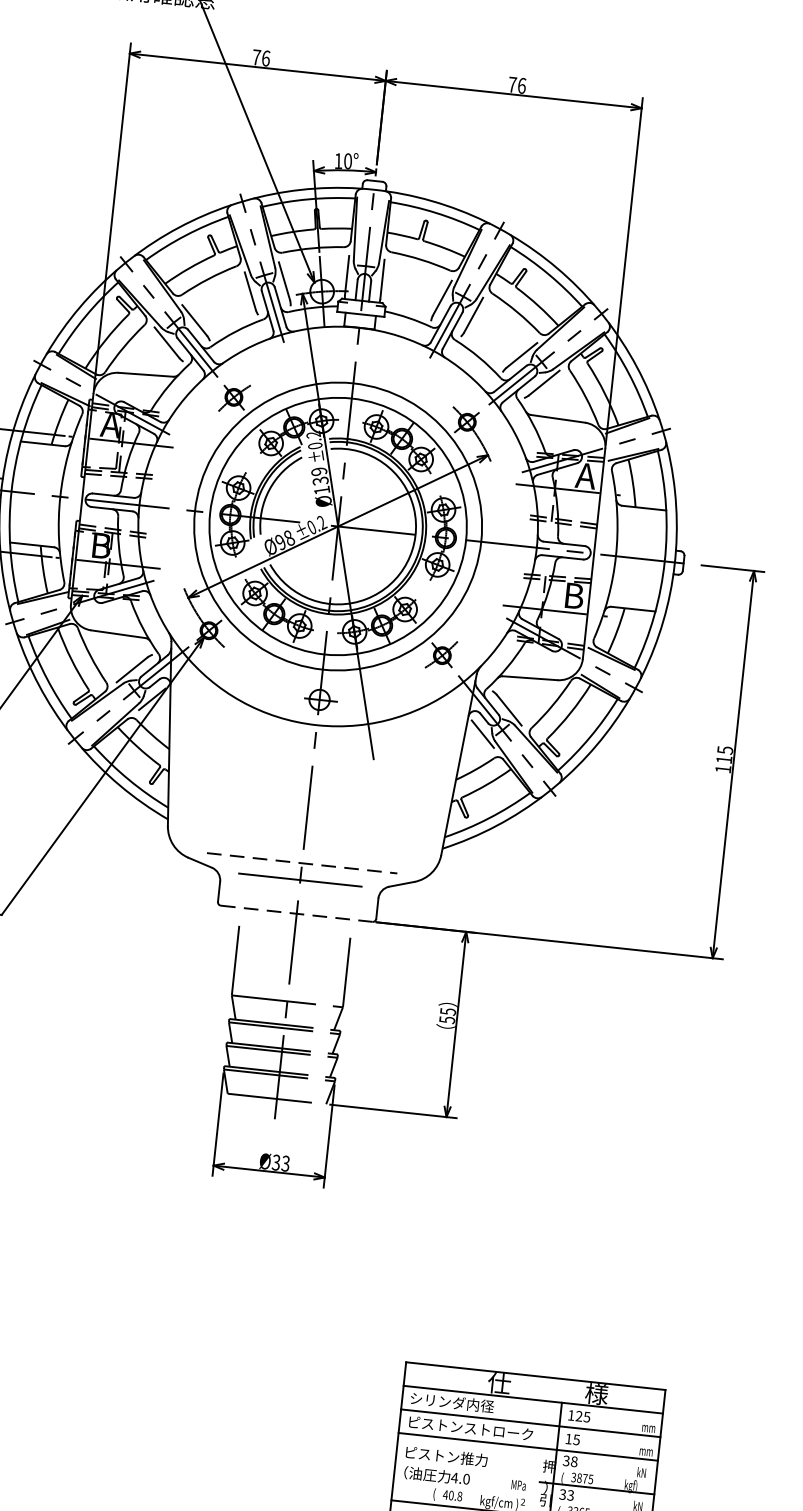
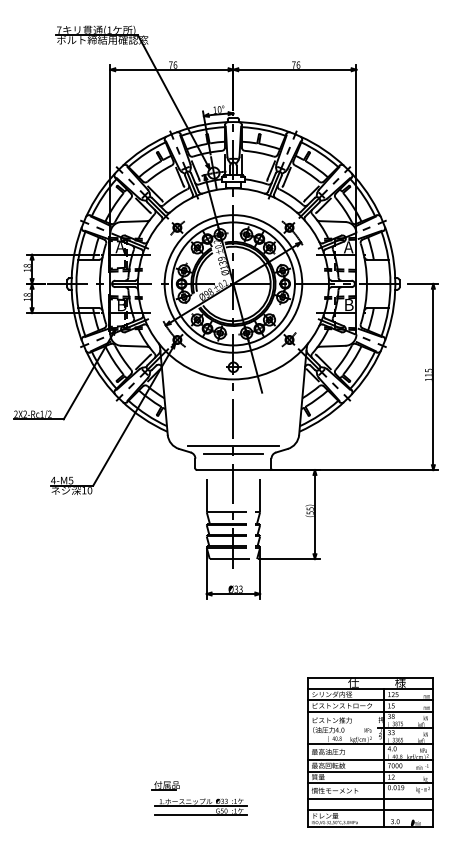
line: (302, 862) -> (233, 445), dashed -> solid
line: (296, 914) -> (233, 470), dashed -> solid

